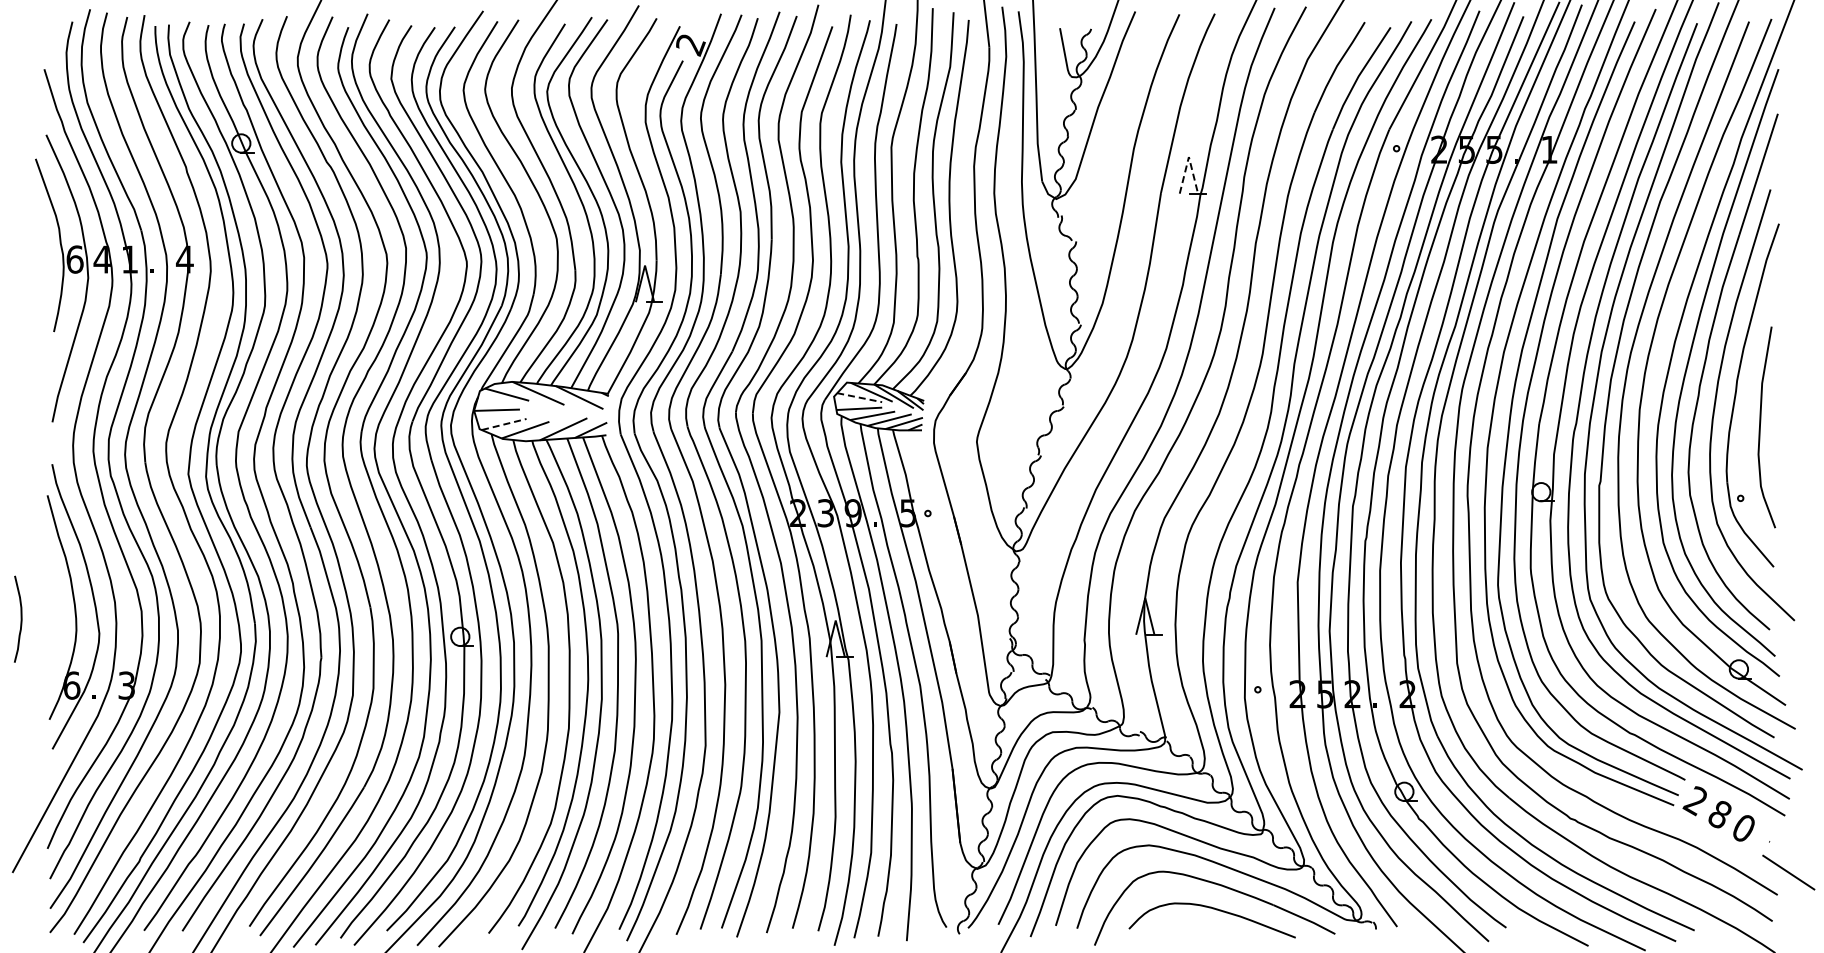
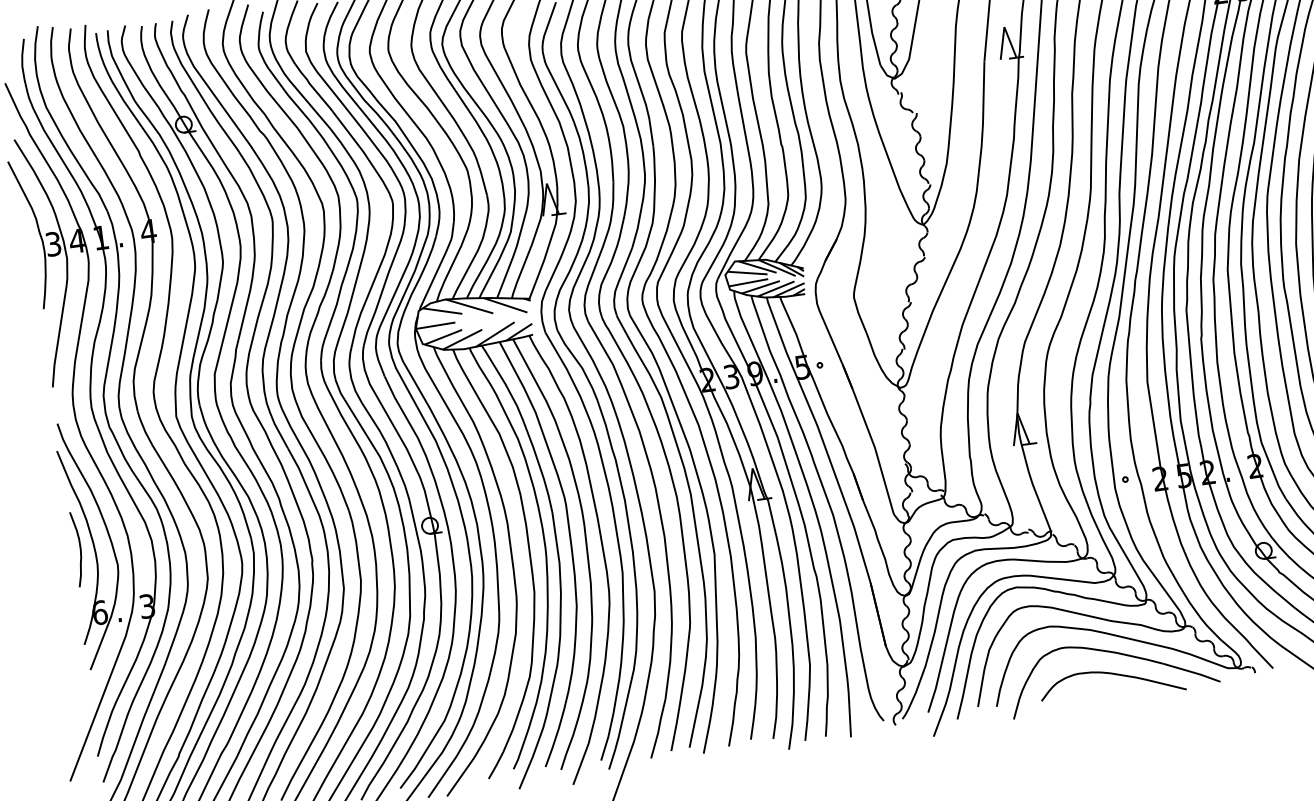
line: (1188, 157) -> (1004, 27), dashed -> solid
text: (74, 259) -> (53, 244), 6 -> 3
line: (859, 397) -> (747, 272), dashed -> solid
line: (504, 424) -> (443, 337), dashed -> solid
curve: (20, 618) -> (79, 548), moved

